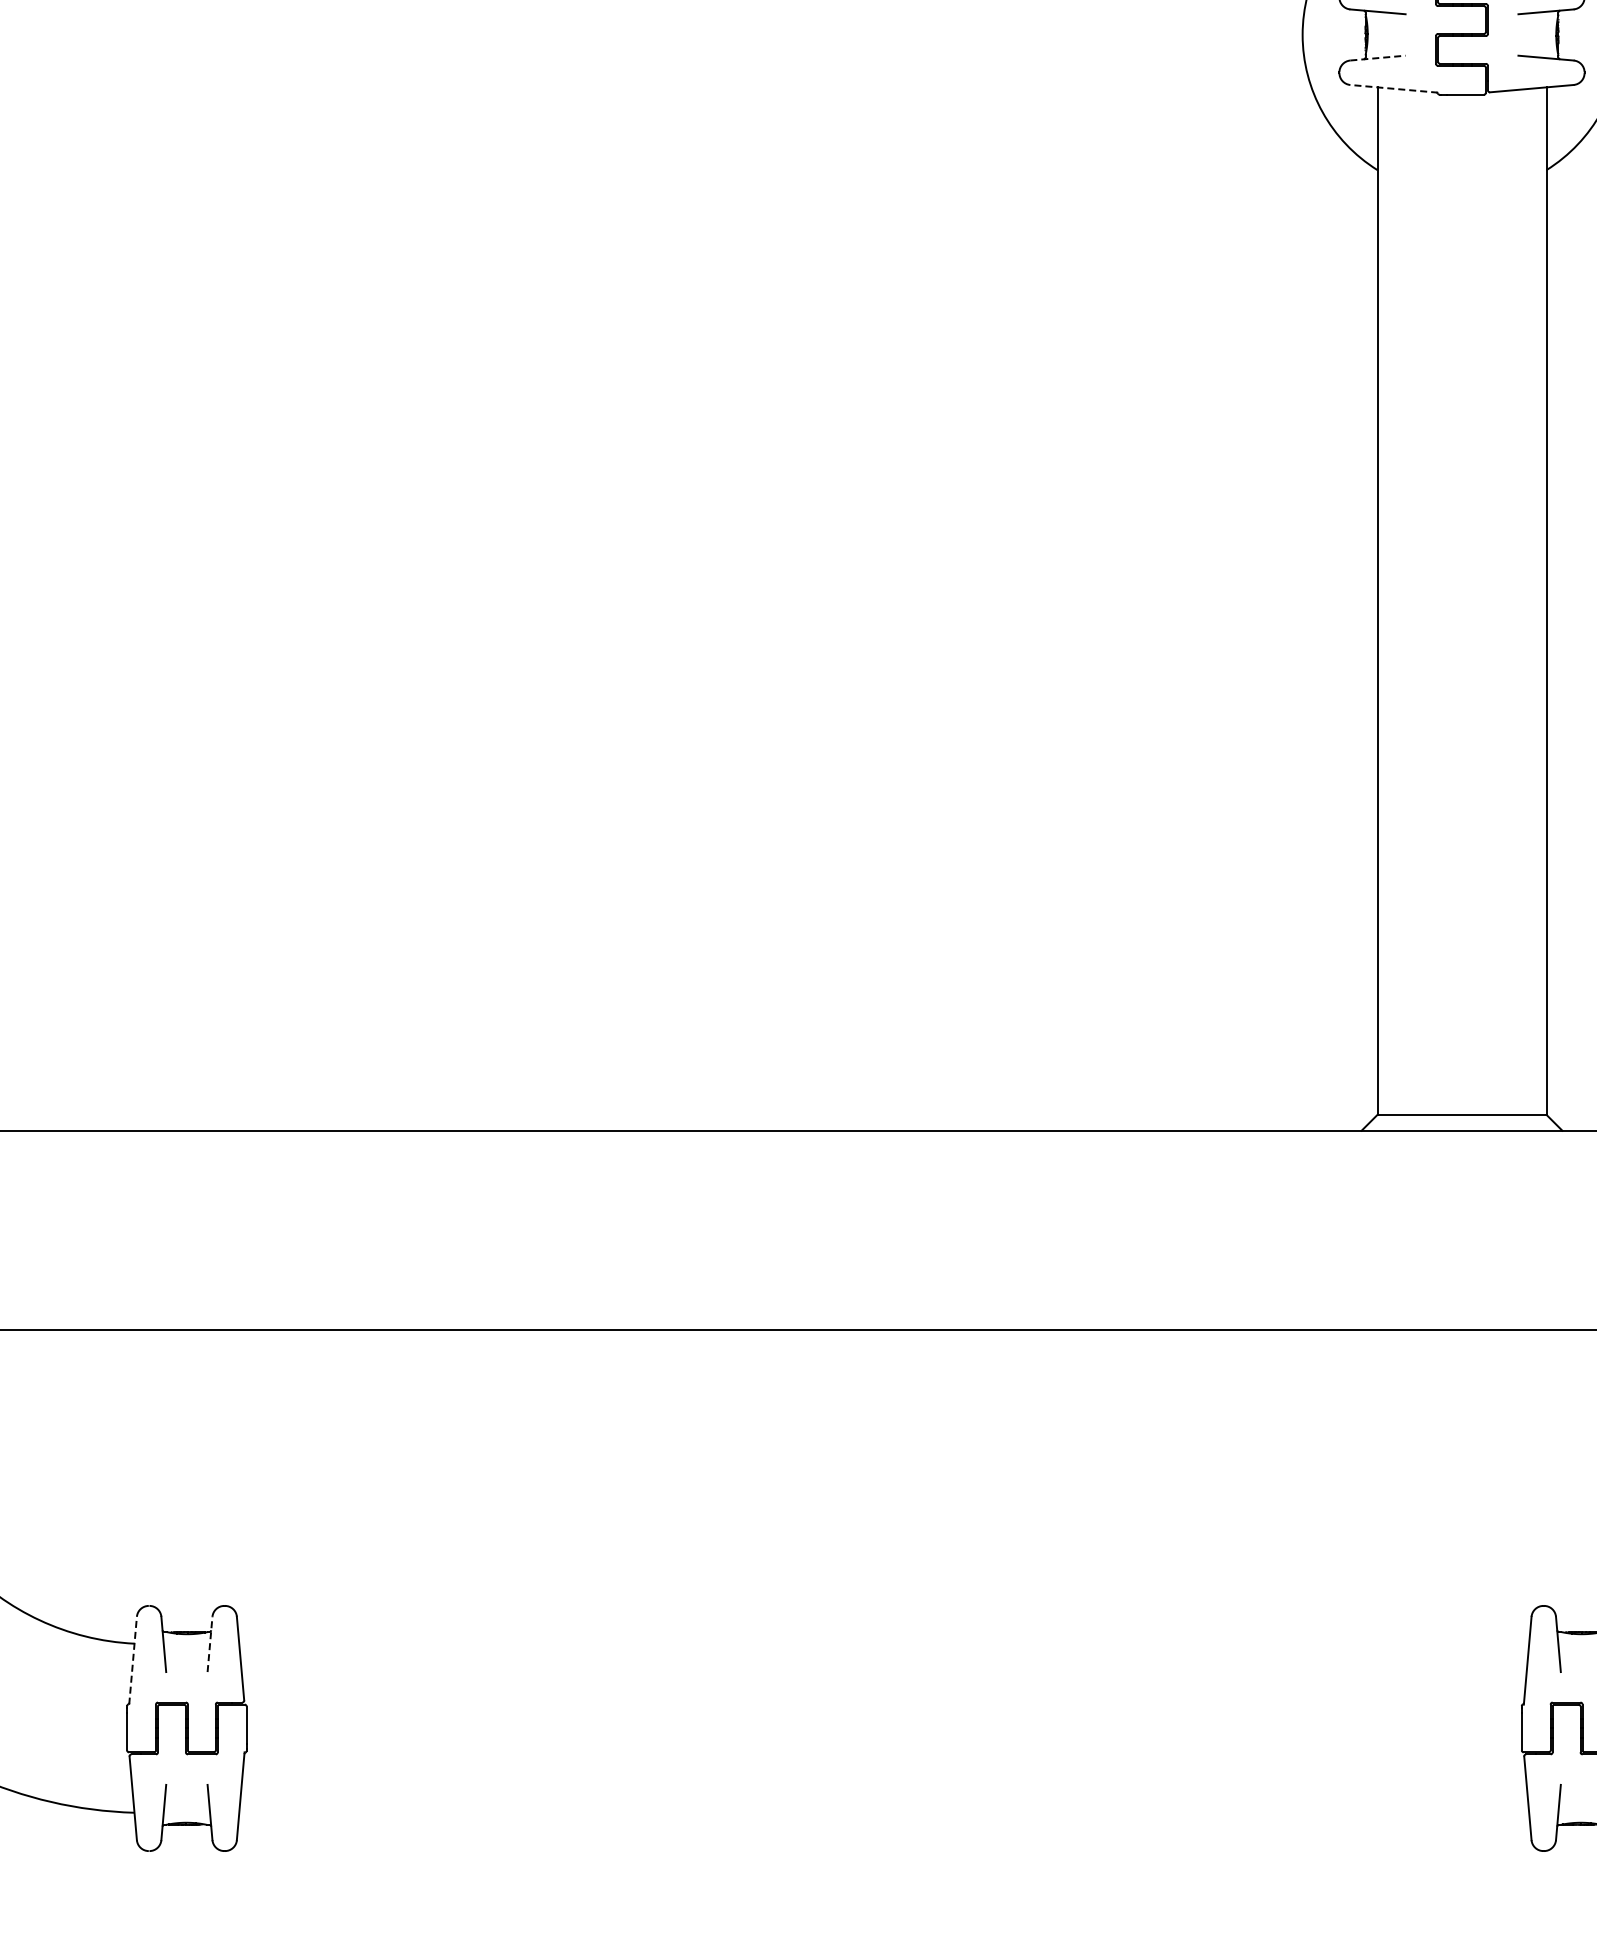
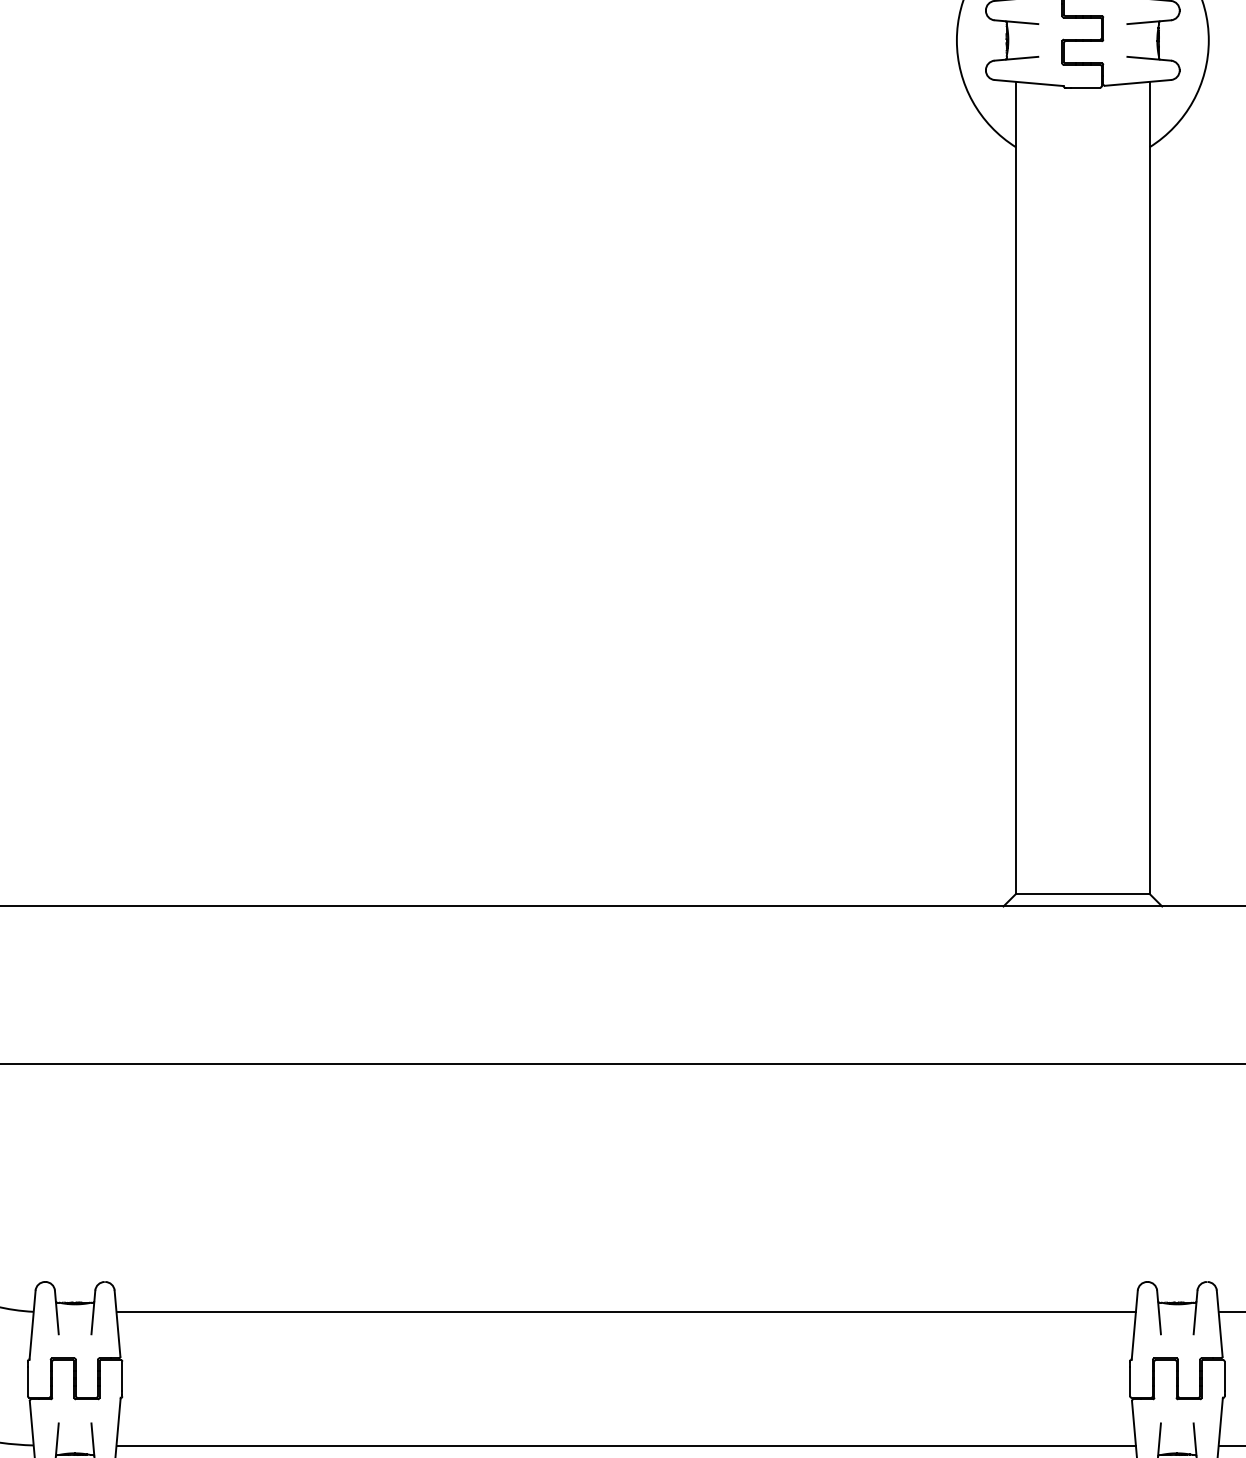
line: (1377, 58) -> (1016, 59), dashed -> solid
line: (1393, 88) -> (1028, 82), dashed -> solid
line: (210, 1644) -> (93, 1312), dashed -> solid
line: (884, 1644) -> (626, 1312), added
line: (133, 1660) -> (32, 1325), dashed -> solid
line: (884, 1812) -> (626, 1445), added

